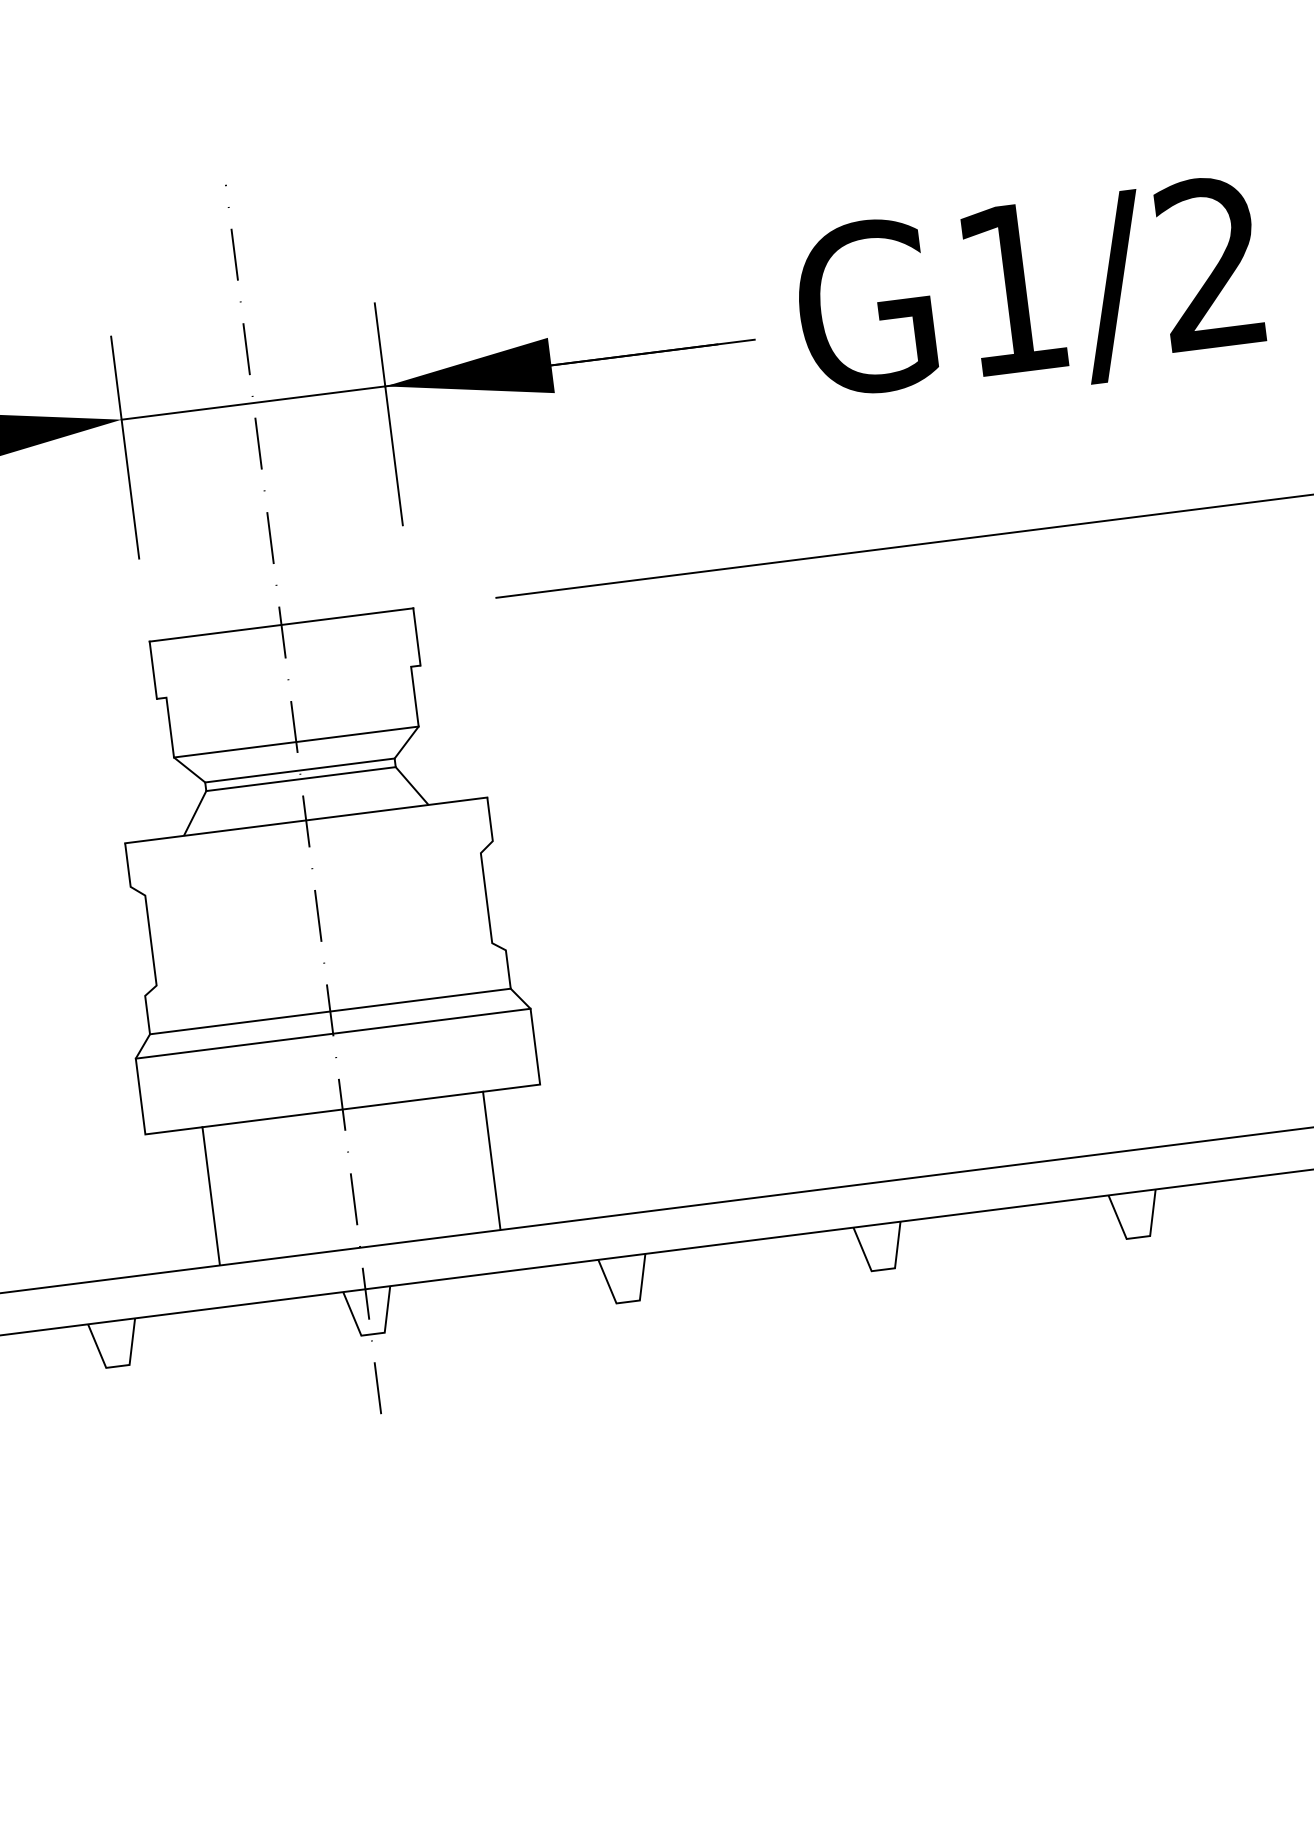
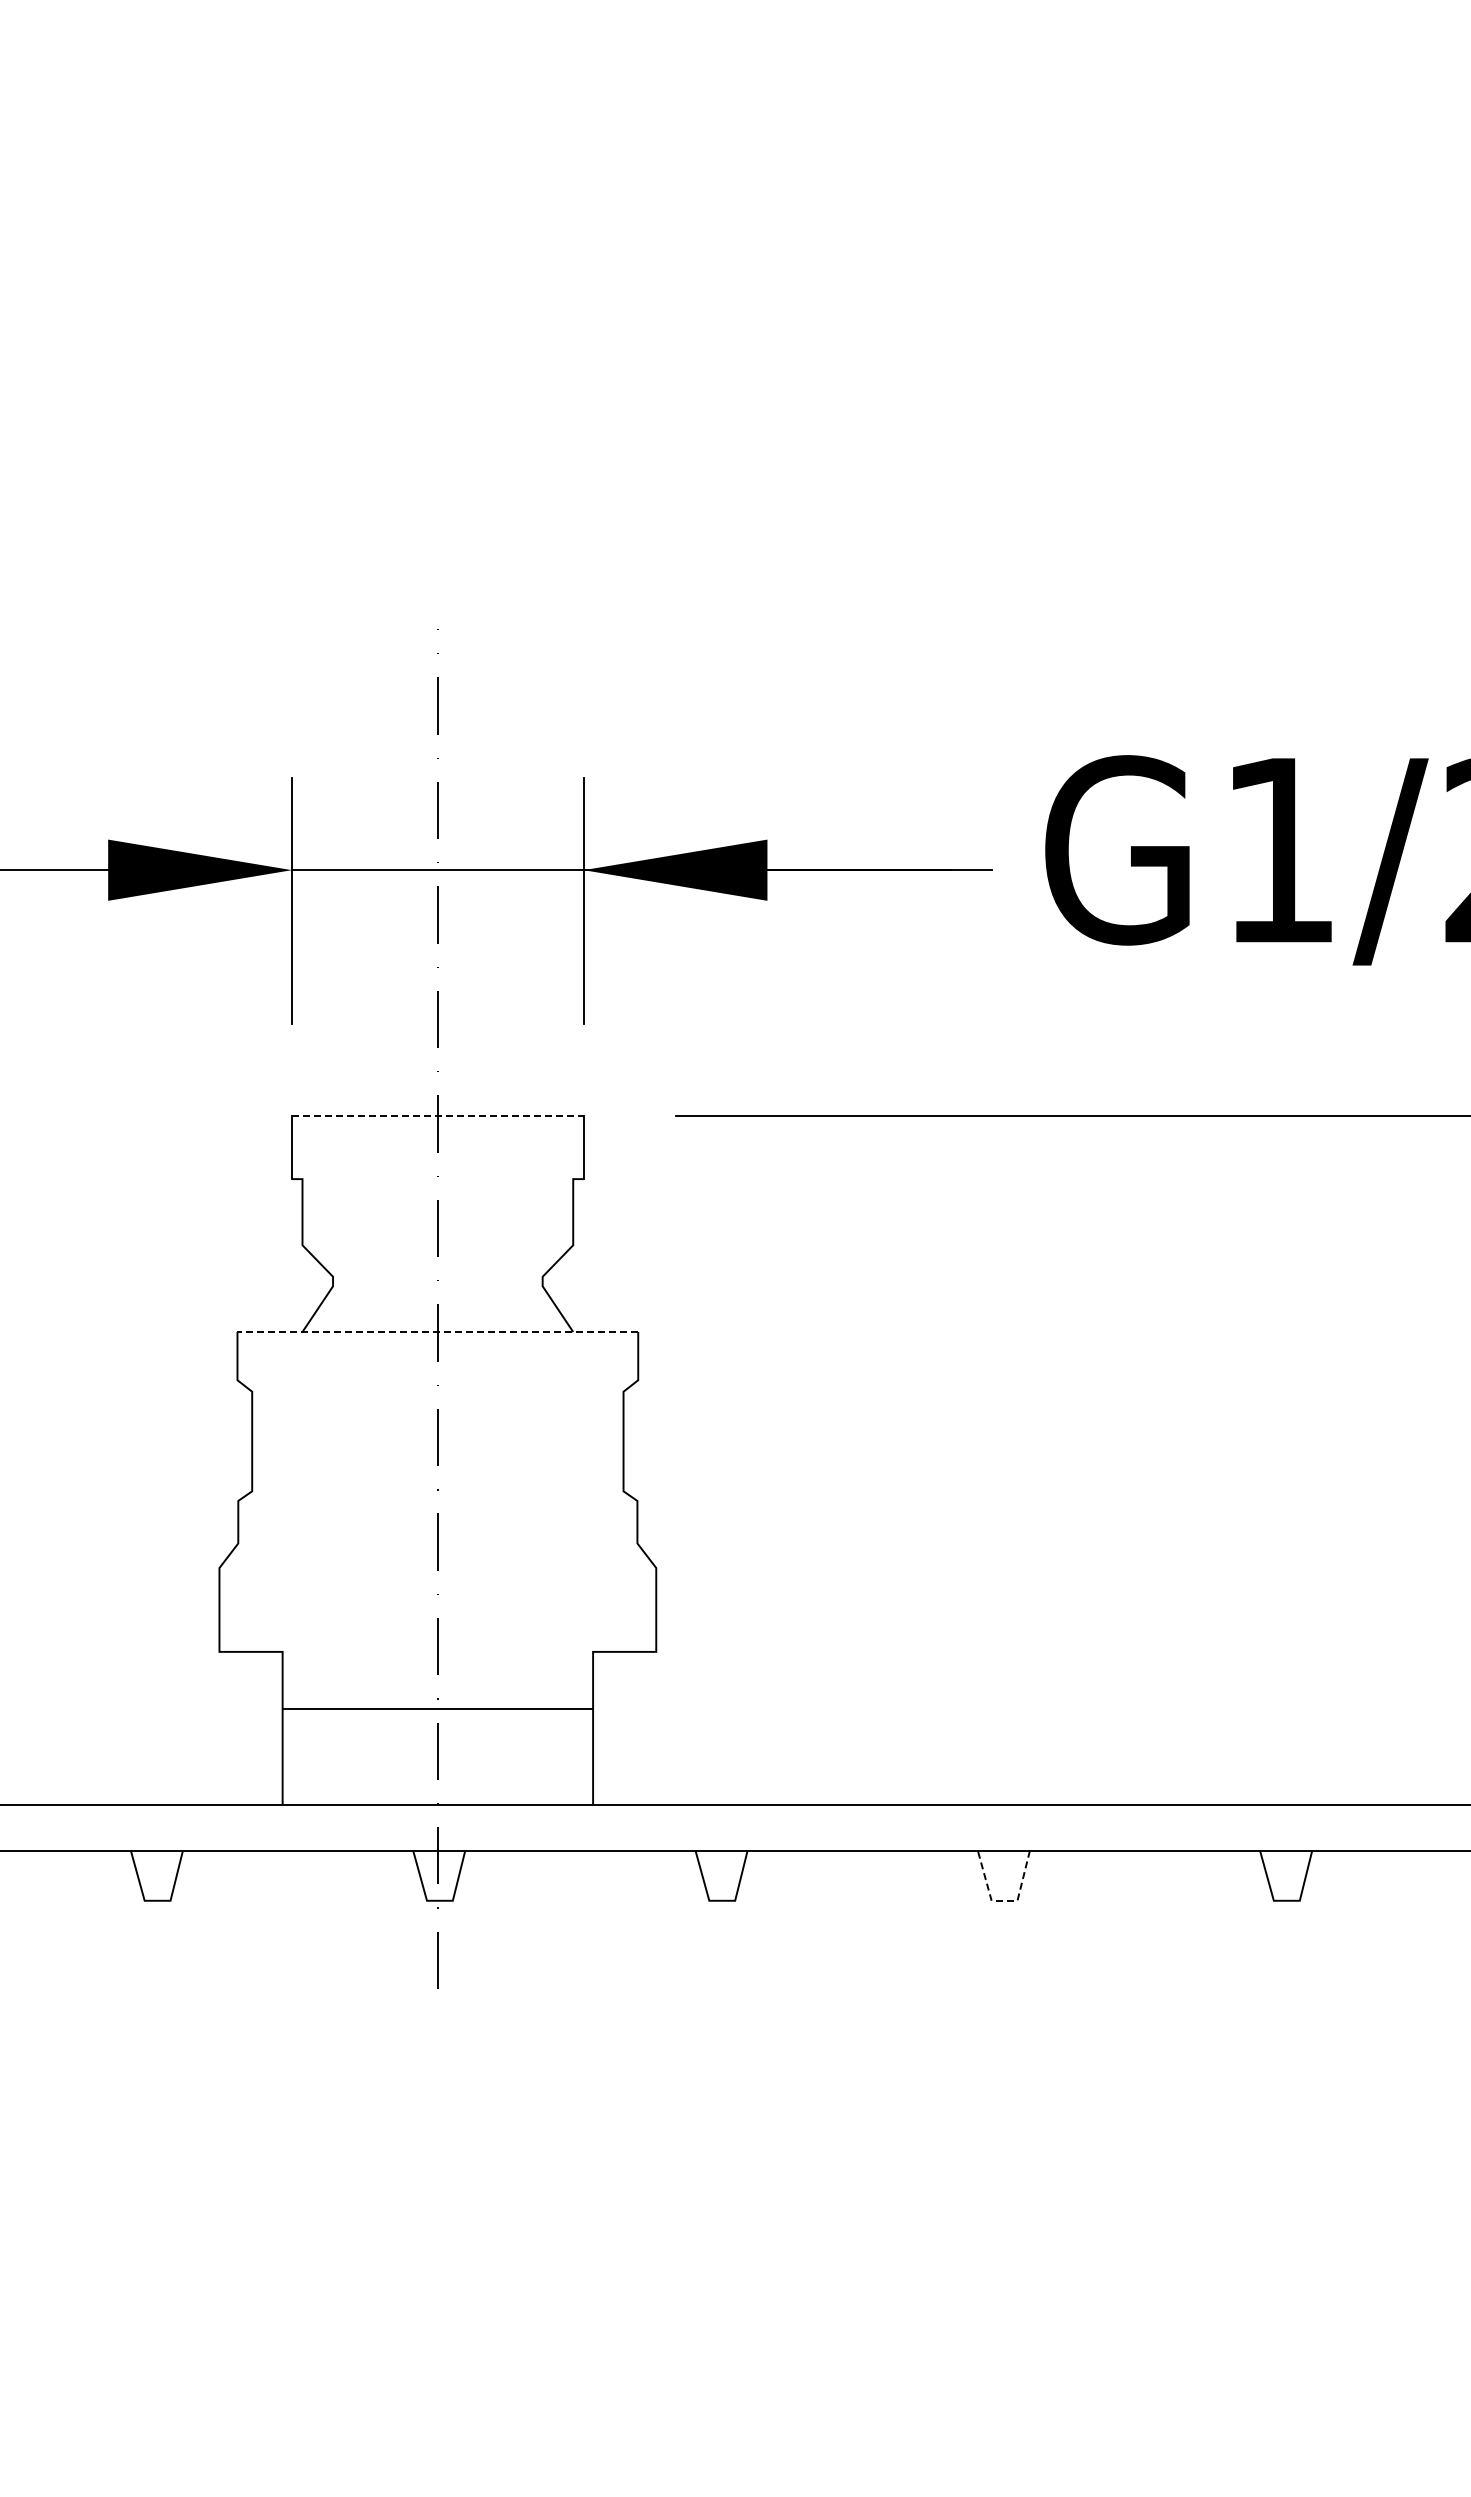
line: (281, 624) -> (437, 1115), solid -> dashed
line: (296, 742) -> (437, 1245), removed
line: (299, 770) -> (437, 1276), removed
line: (300, 779) -> (437, 1286), removed
line: (305, 820) -> (437, 1332), solid -> dashed
line: (330, 1011) -> (437, 1543), removed
line: (332, 1034) -> (437, 1568), removed
line: (342, 1109) -> (437, 1708), moved
line: (883, 1269) -> (1004, 1900), solid -> dashed

